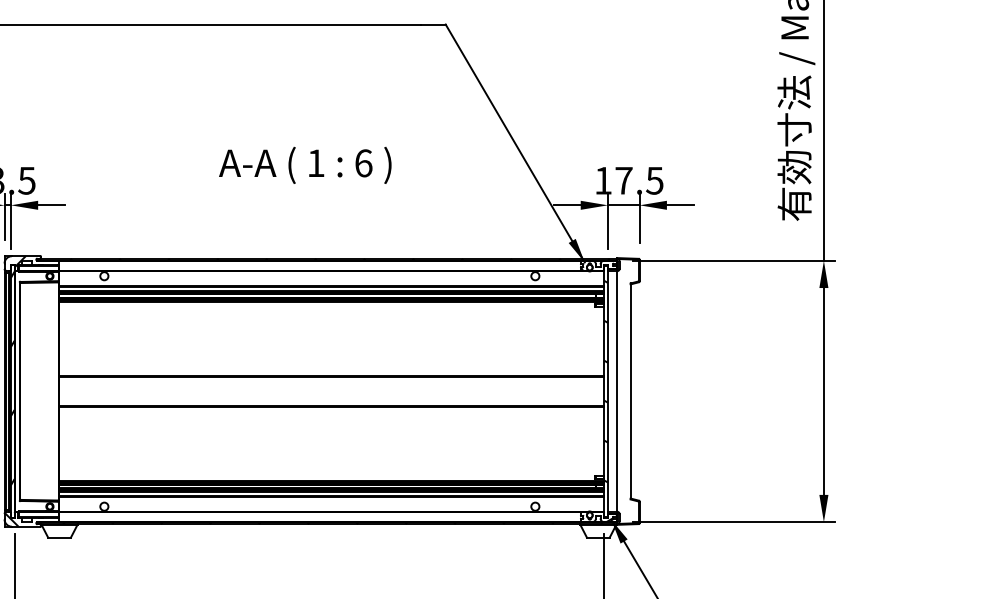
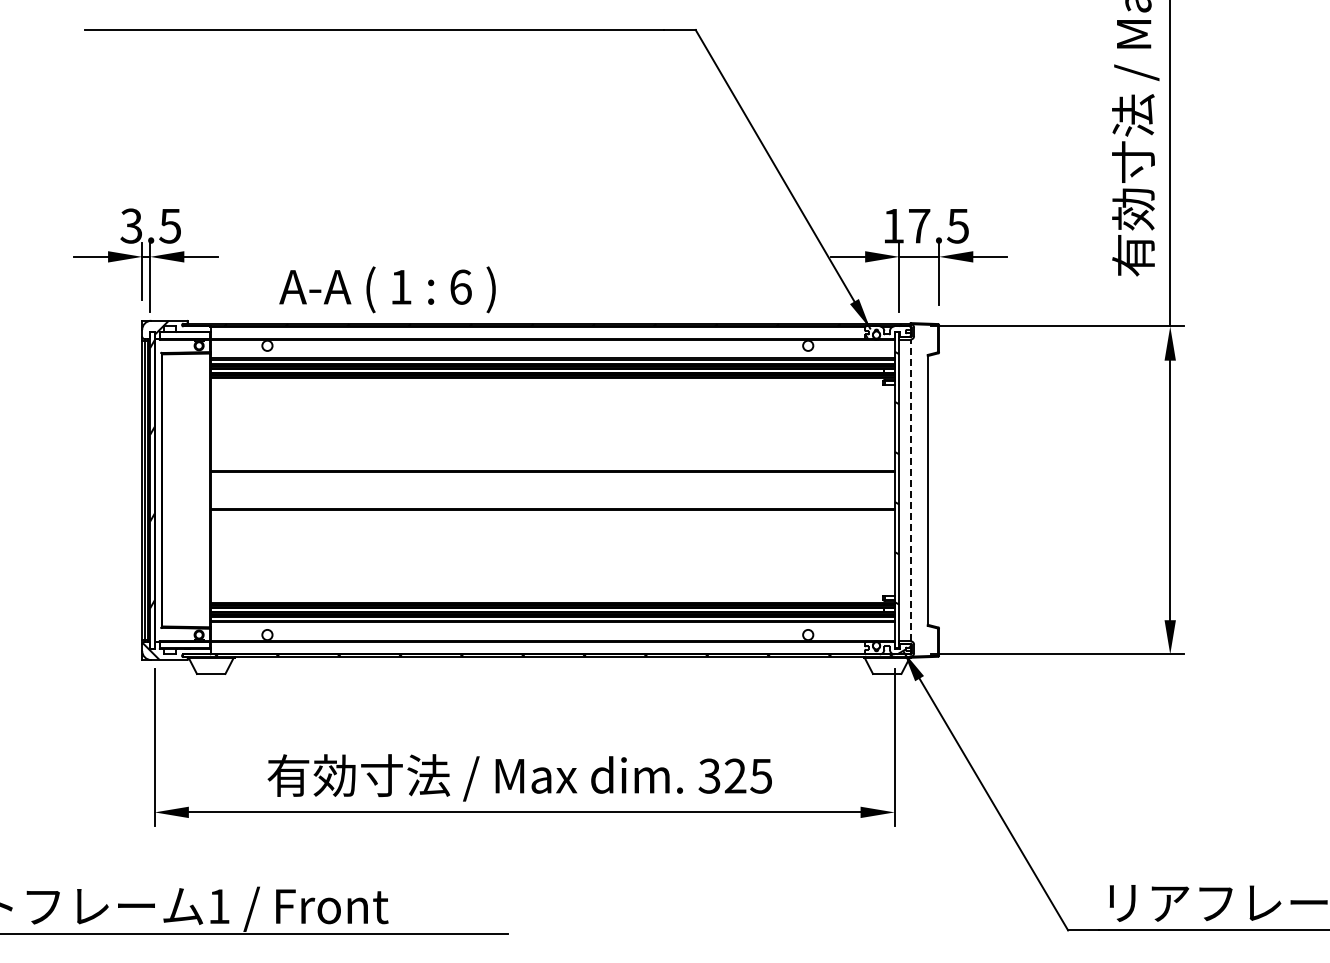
text: (305, 165) -> (387, 289), moved
line: (616, 391) -> (910, 490), solid -> dashed

